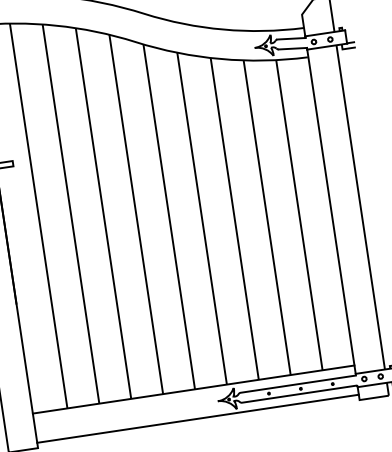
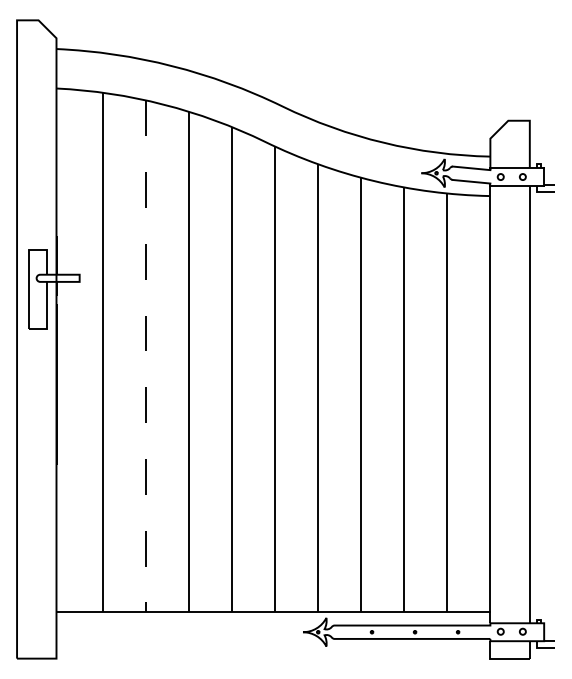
line: (71, 214) -> (146, 356), solid -> dashed
line: (198, 418) -> (273, 651), removed

